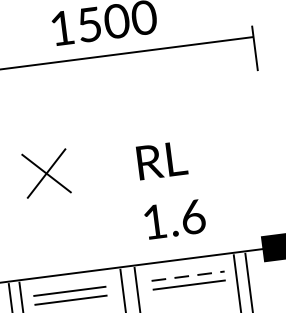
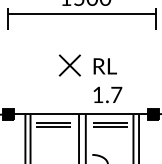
part: (45, 173) -> (69, 65), moved
text: (192, 216) -> (116, 94), 1.6 -> 1.7
line: (187, 276) -> (110, 122), dashed -> solid

